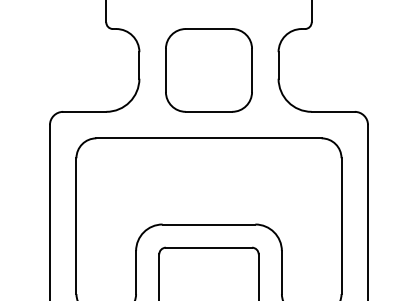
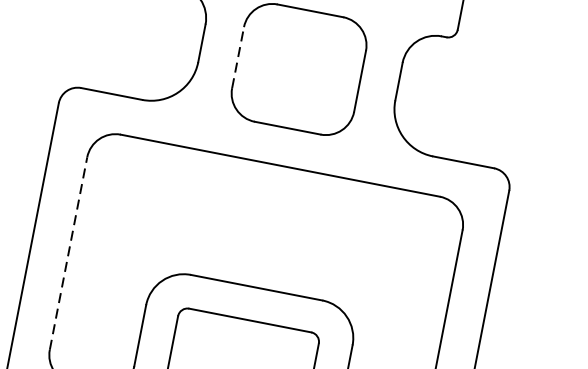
line: (165, 70) -> (237, 57), solid -> dashed
line: (76, 226) -> (68, 254), solid -> dashed

